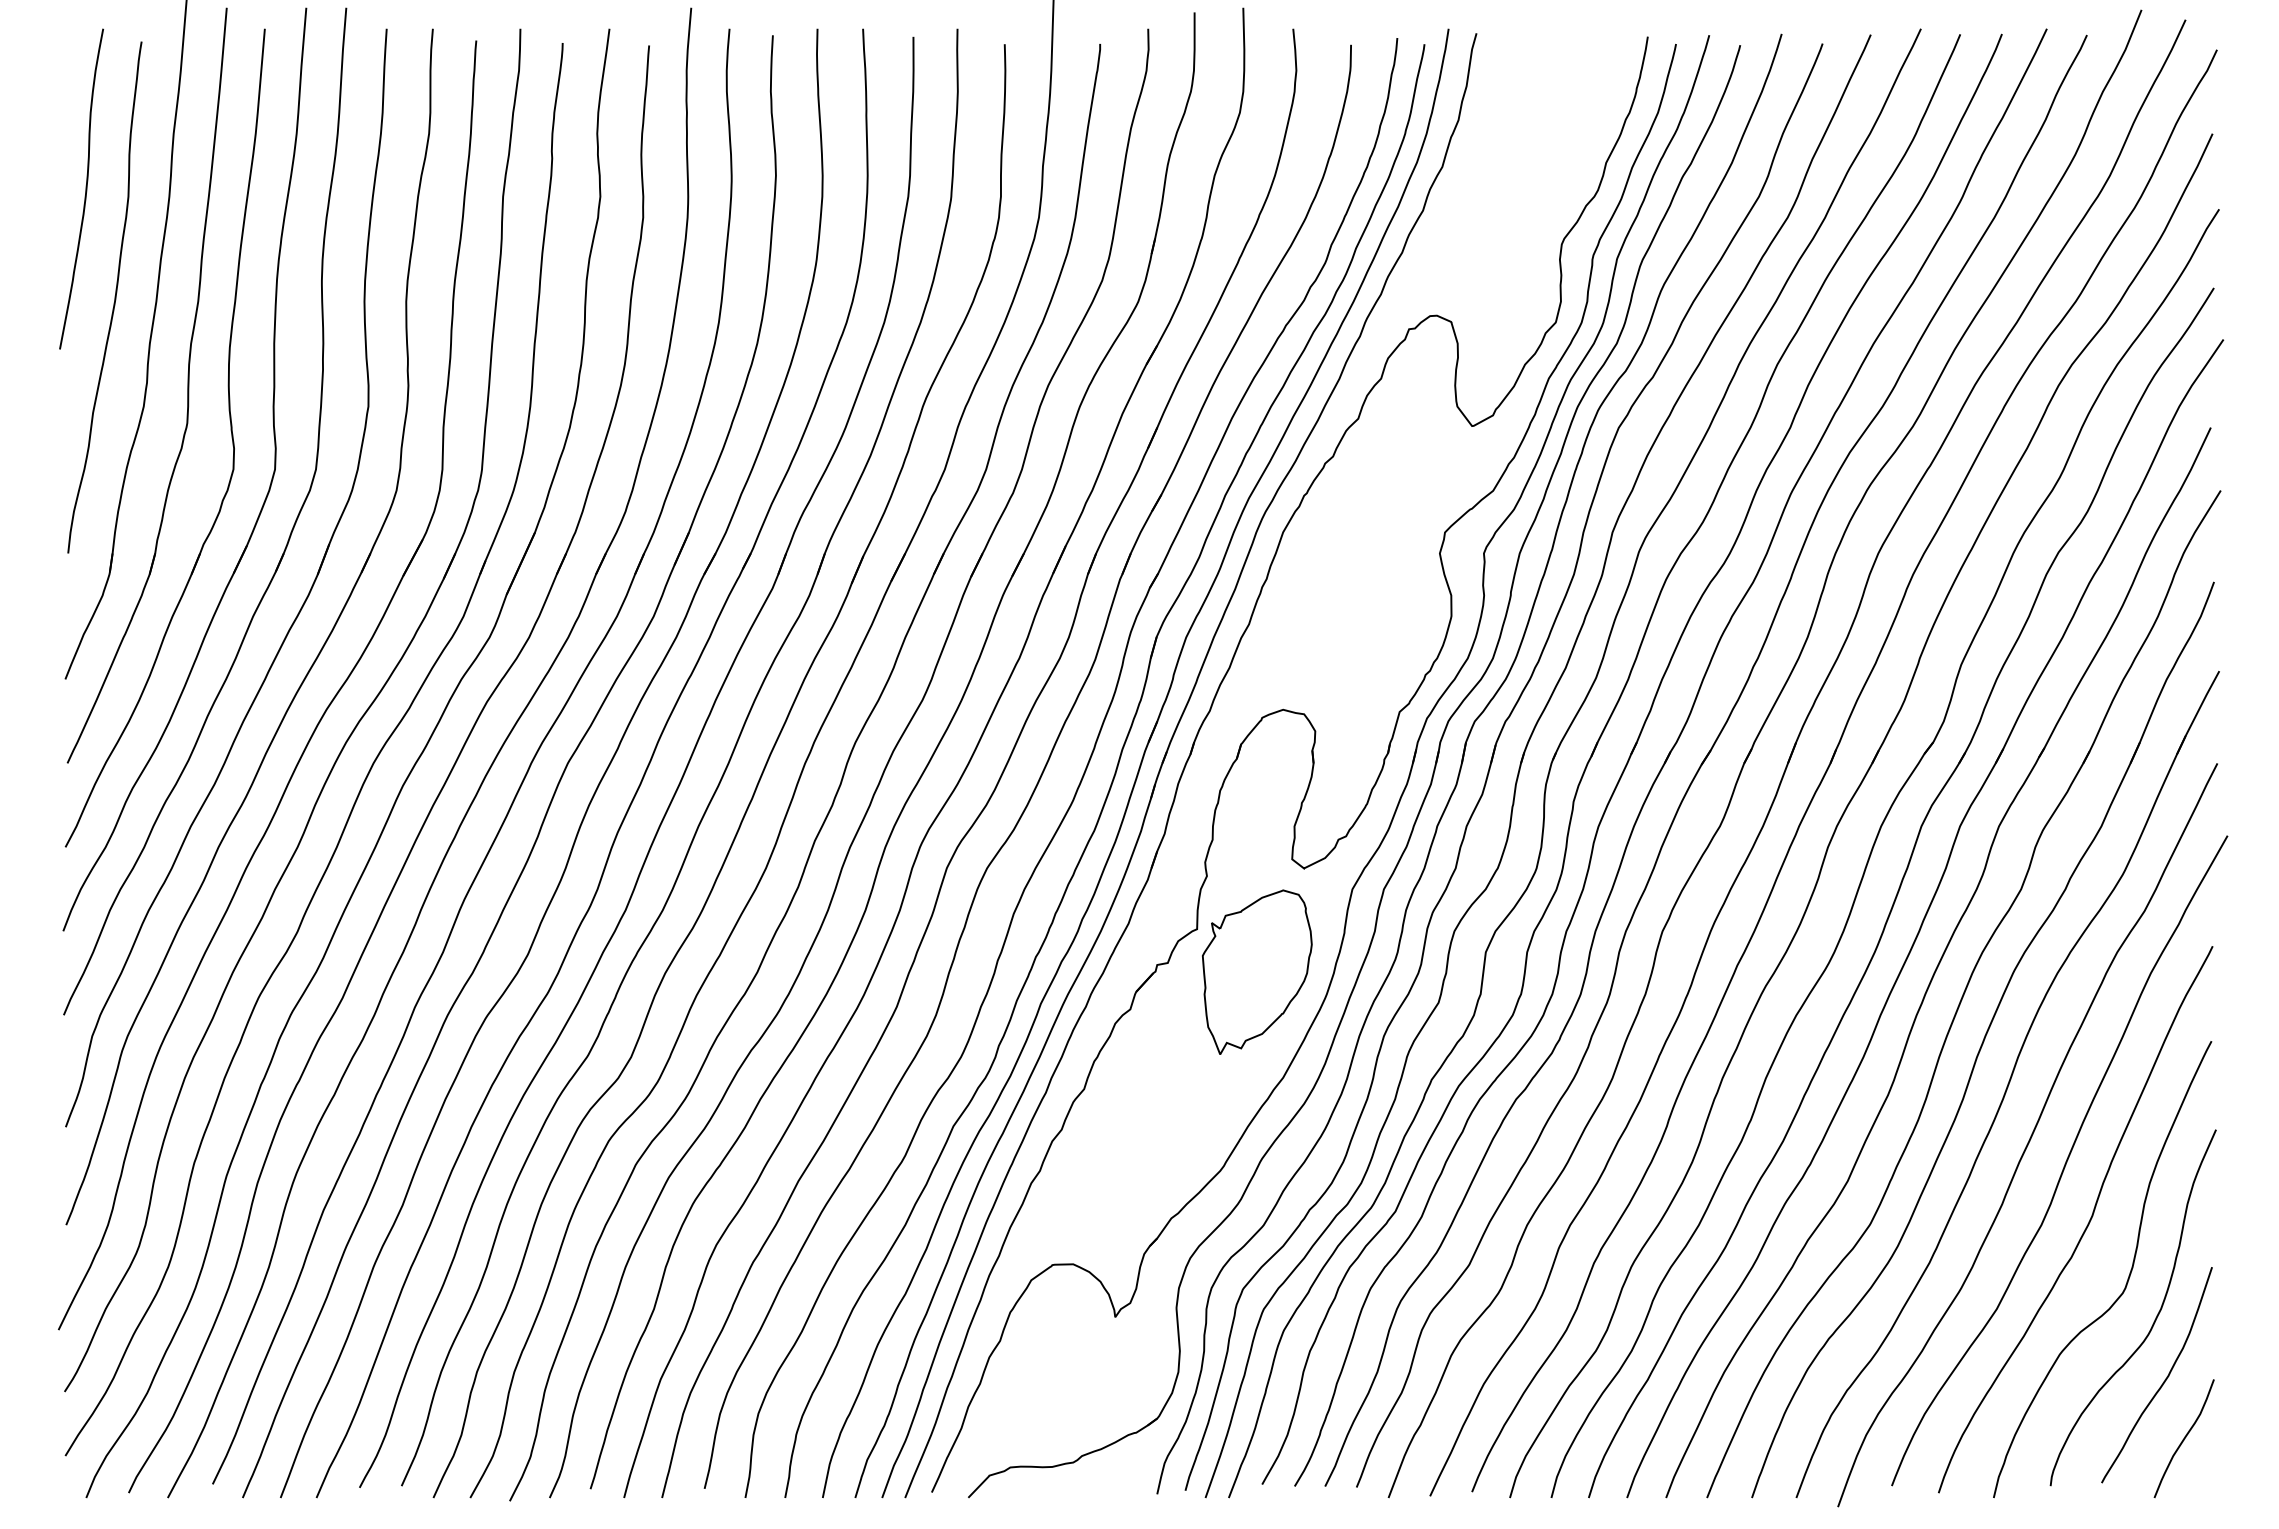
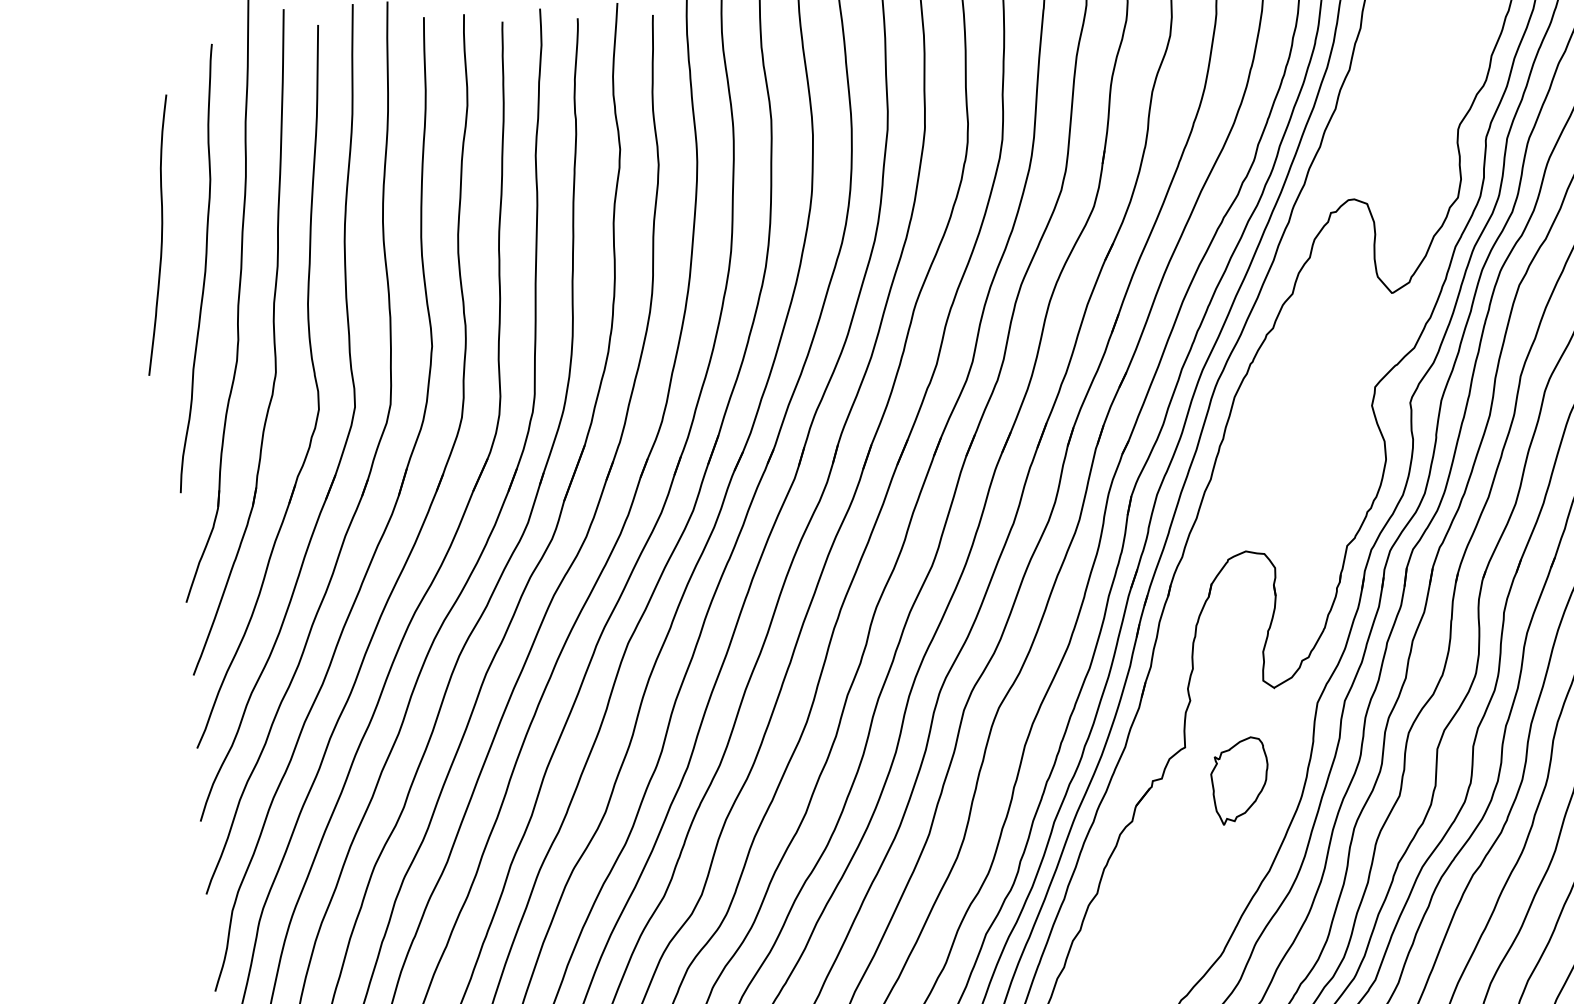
curve: (85, 188) -> (161, 234), moved
part: (1257, 971) -> (1240, 780), size x0.6

